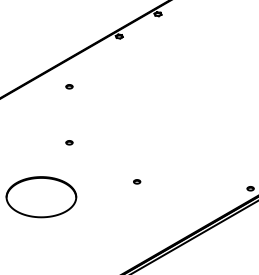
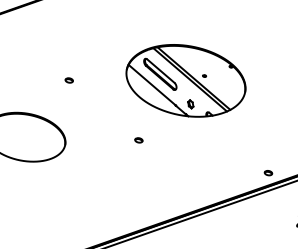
part: (69, 86) -> (81, 15), removed
part: (166, 124) -> (185, 80), added

